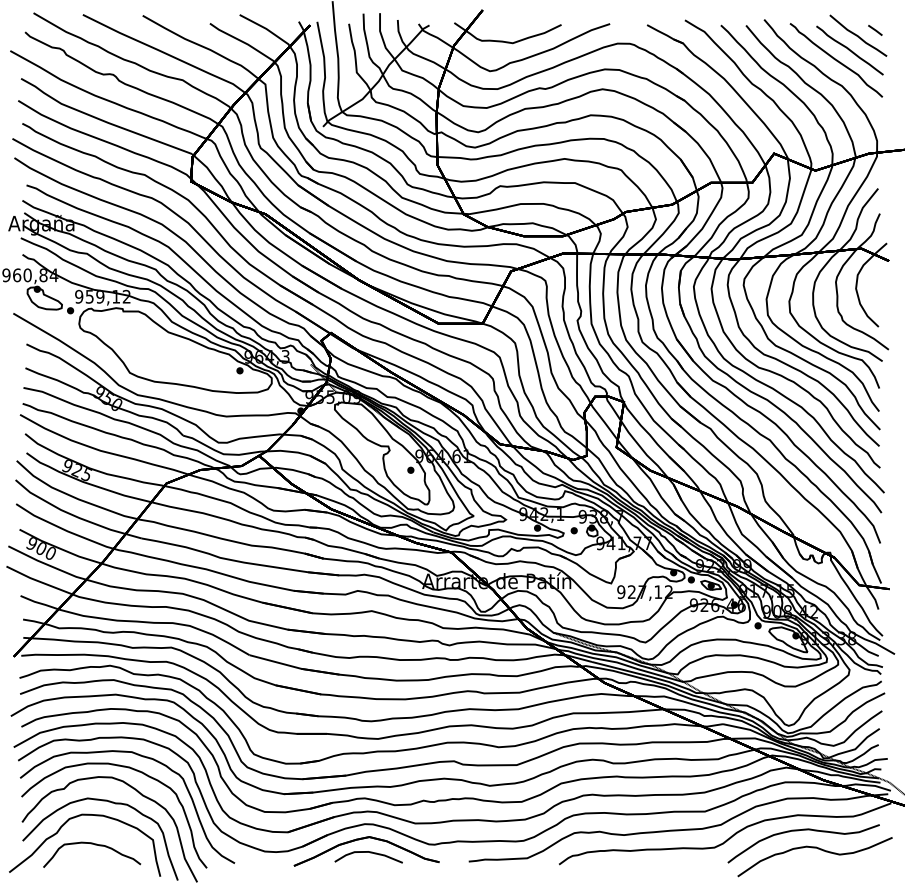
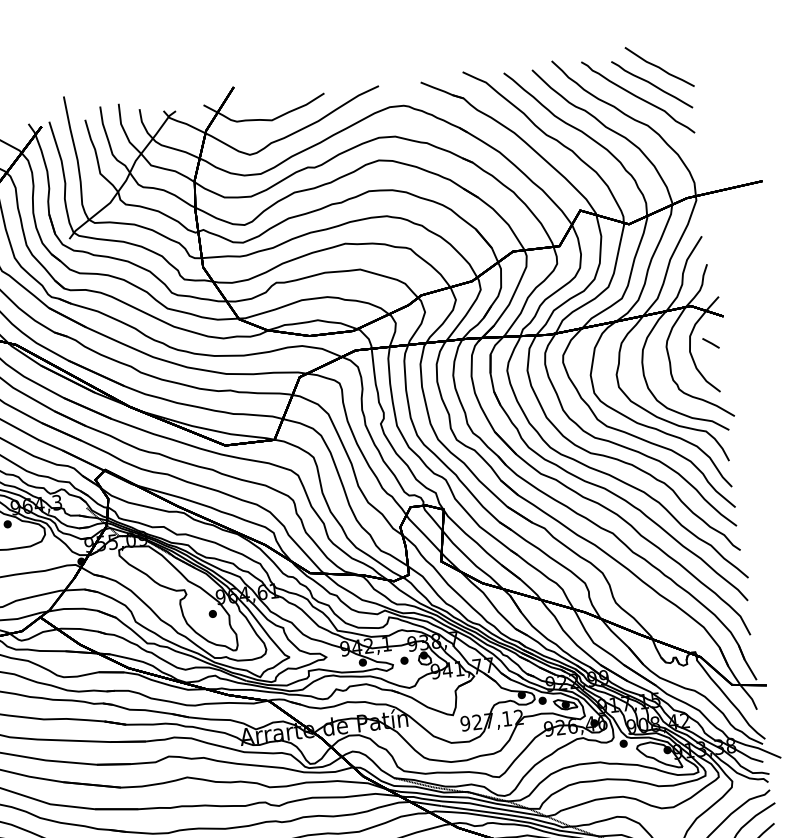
line: (875, 30) -> (711, 343), moved

